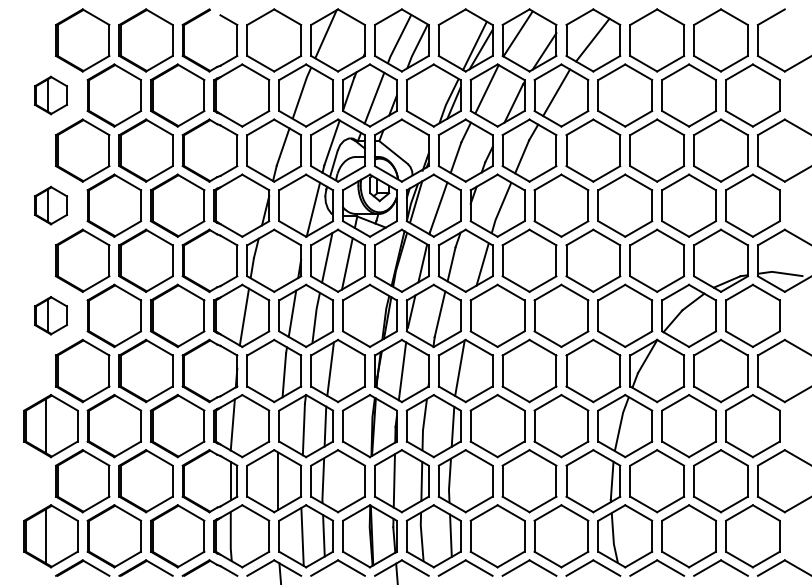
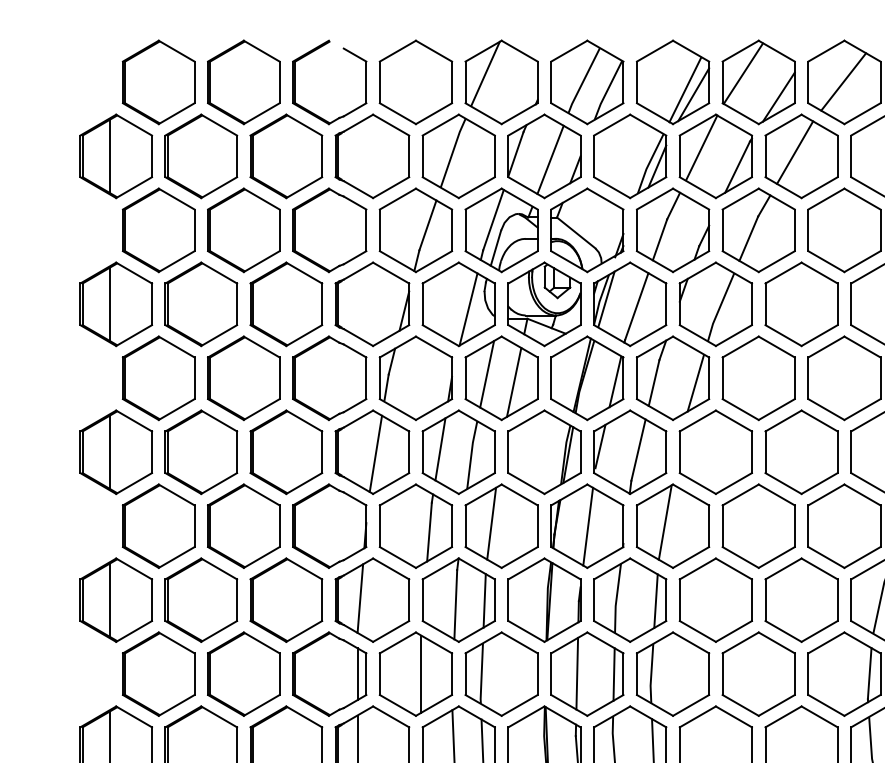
part: (50, 95) -> (115, 156), size x1.67
part: (50, 205) -> (115, 304), size x1.67
part: (50, 315) -> (115, 451), size x1.67

